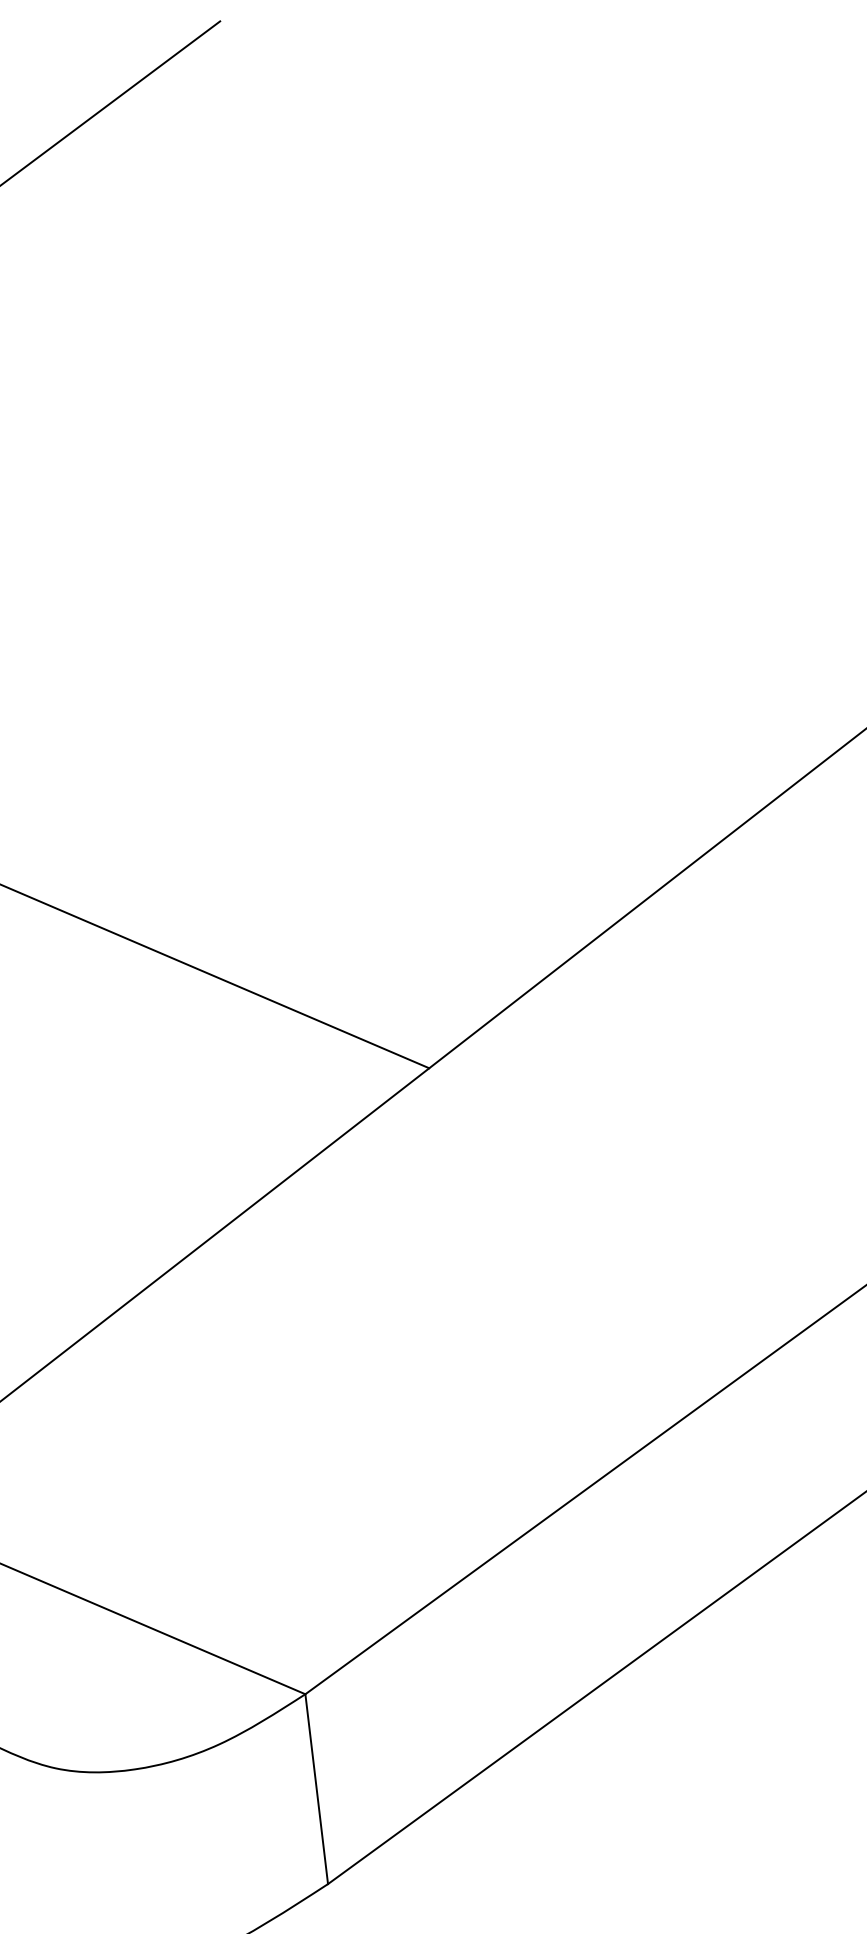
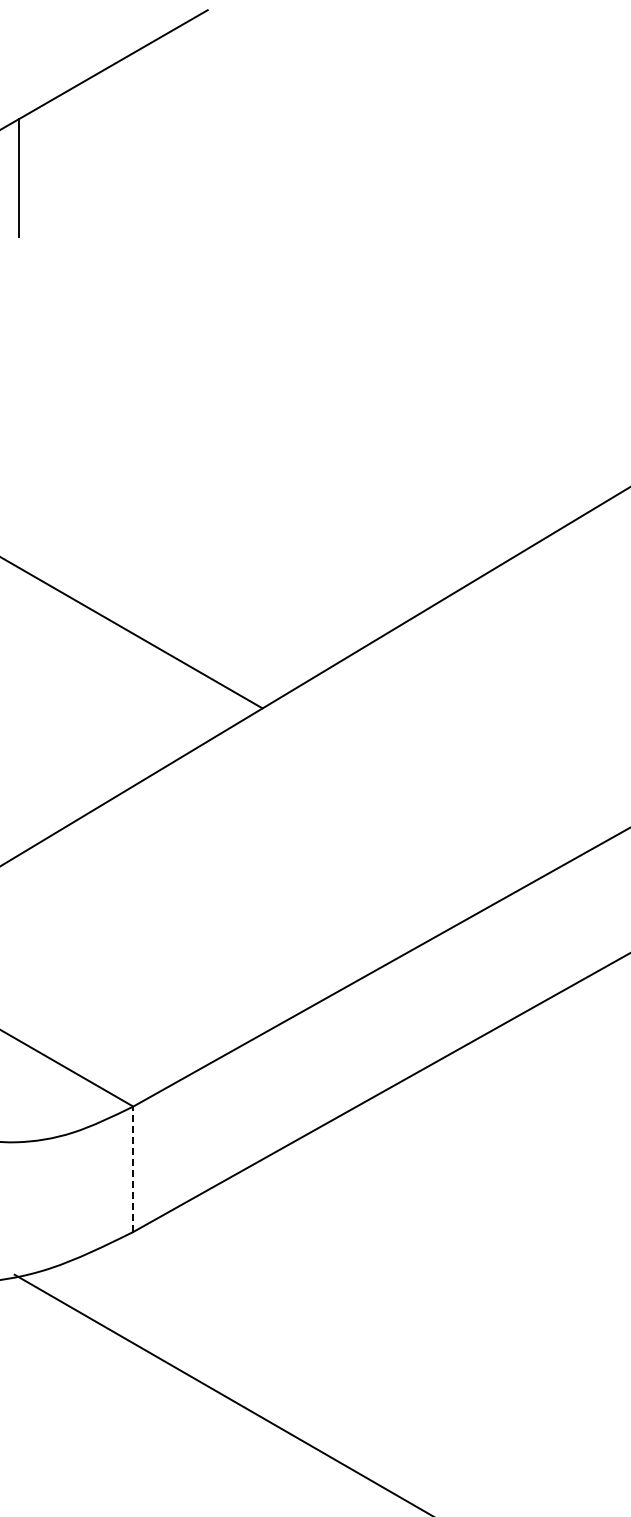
line: (317, 1789) -> (133, 1169), solid -> dashed

